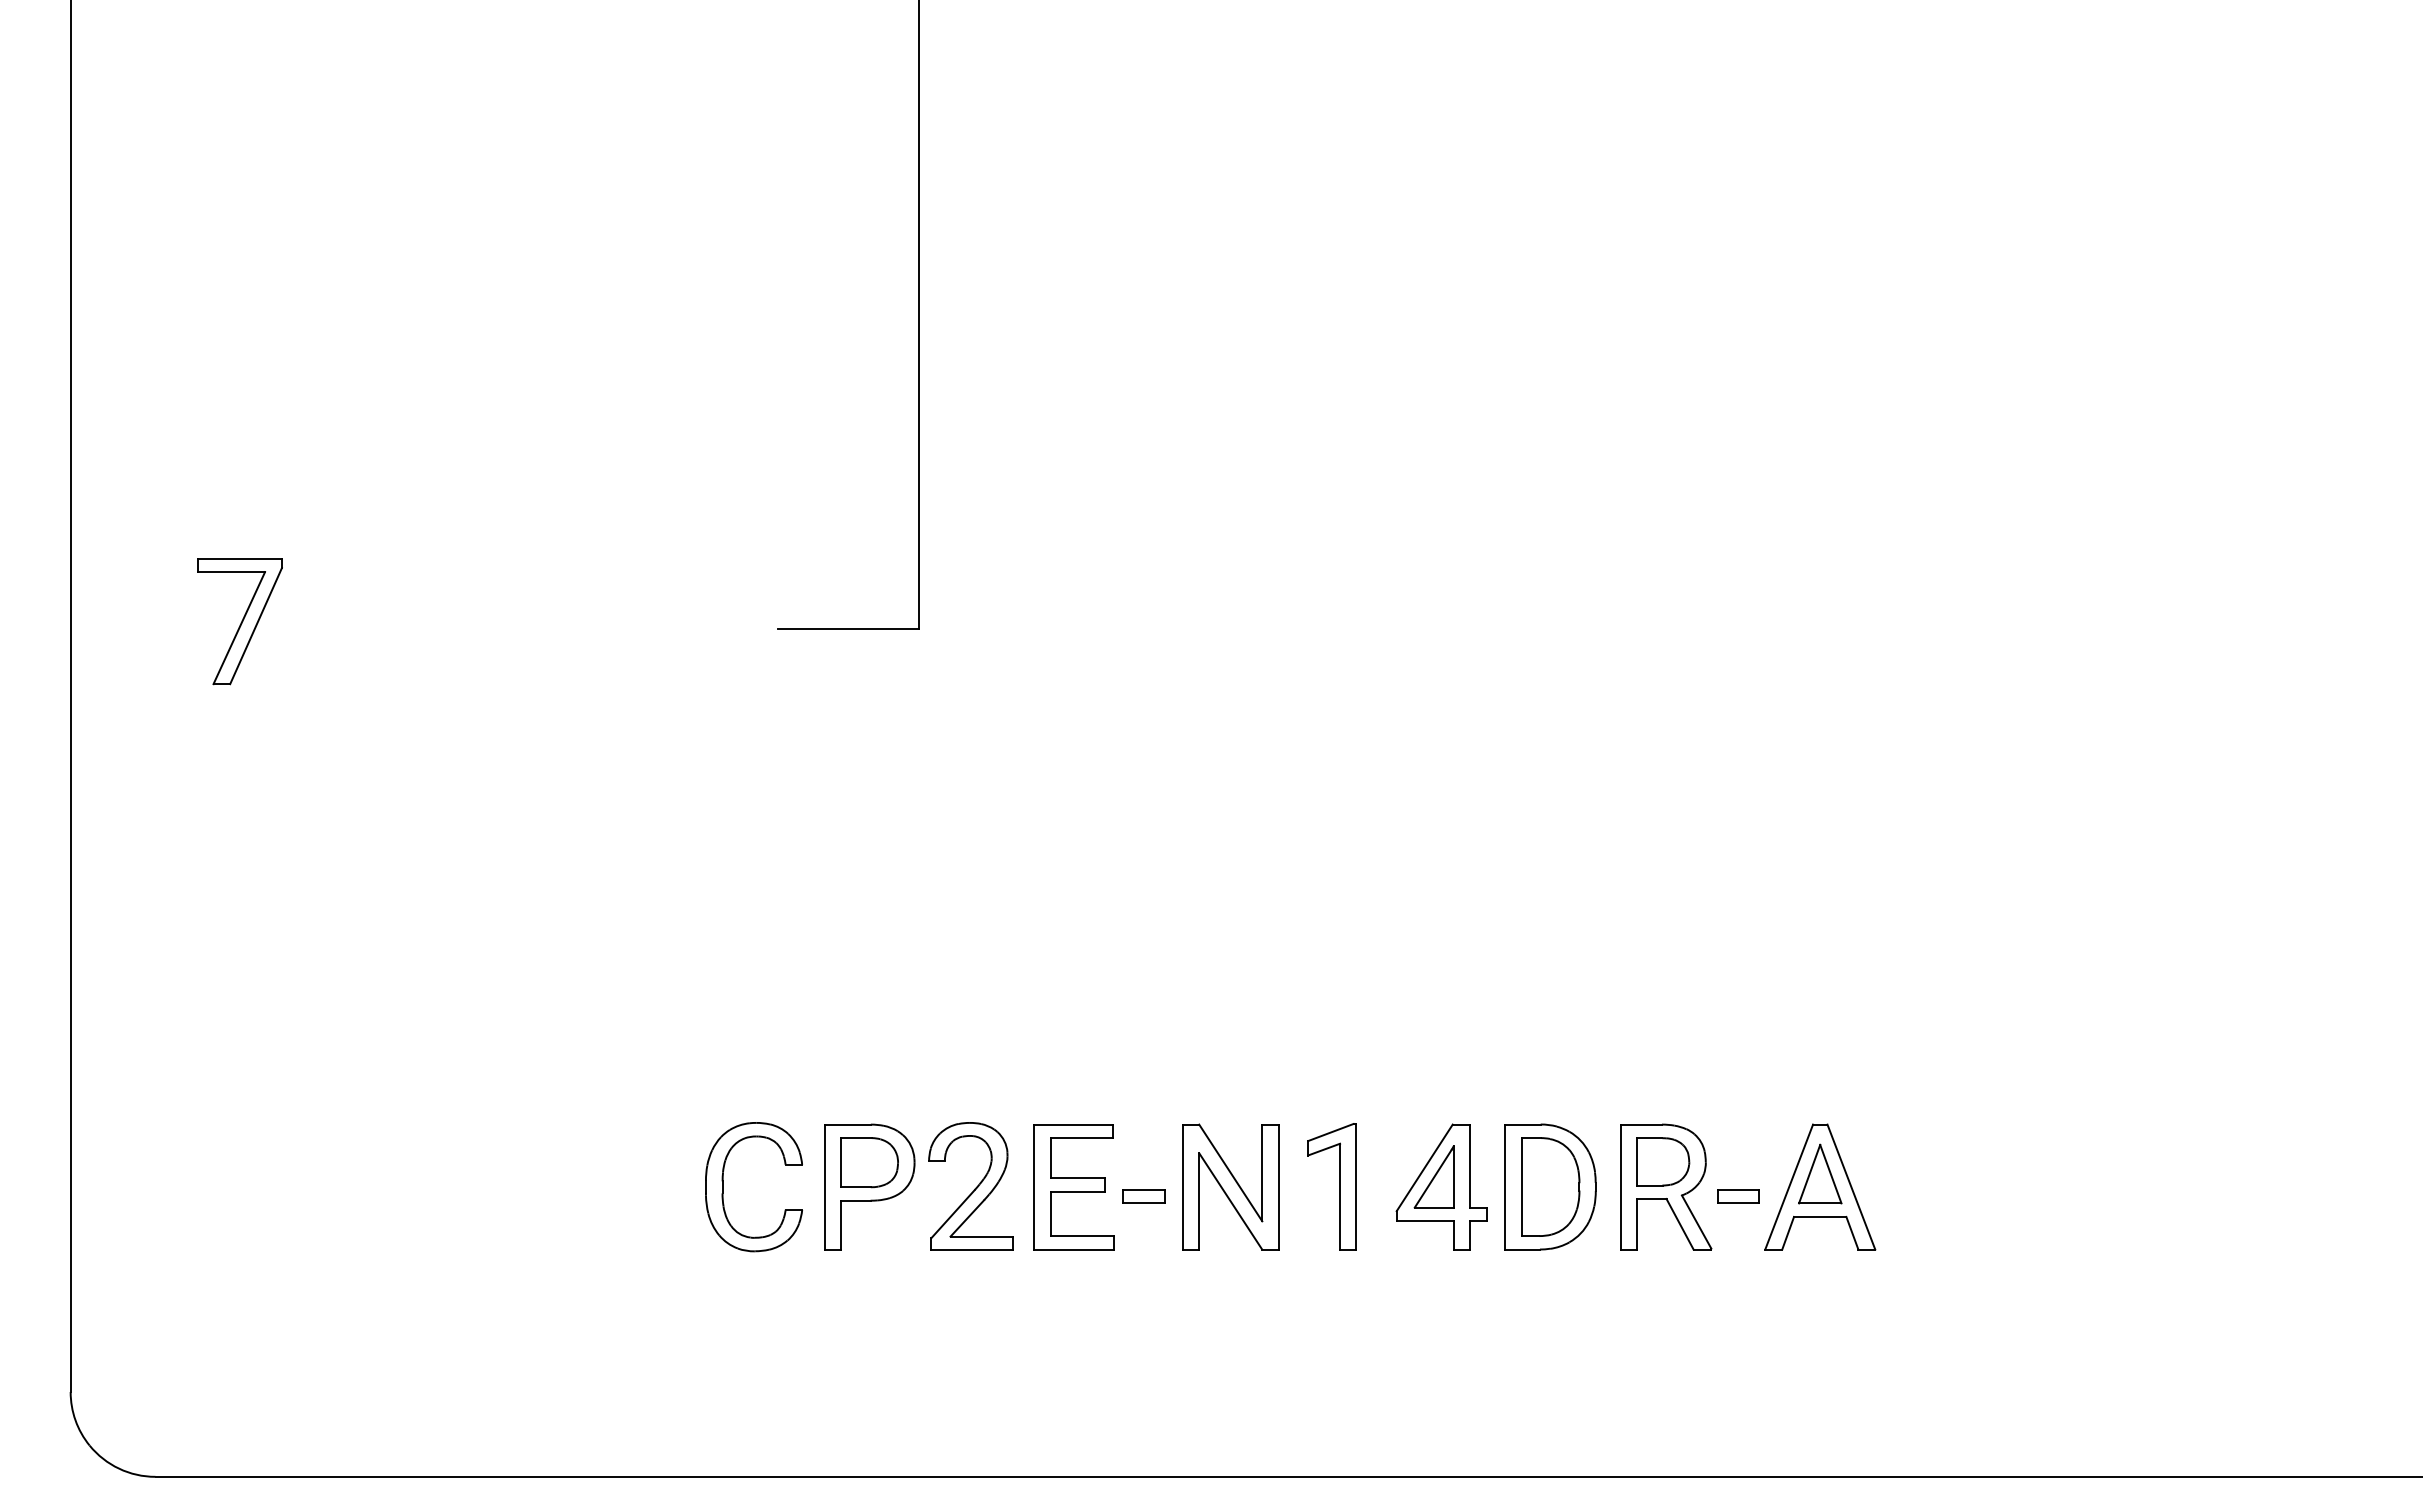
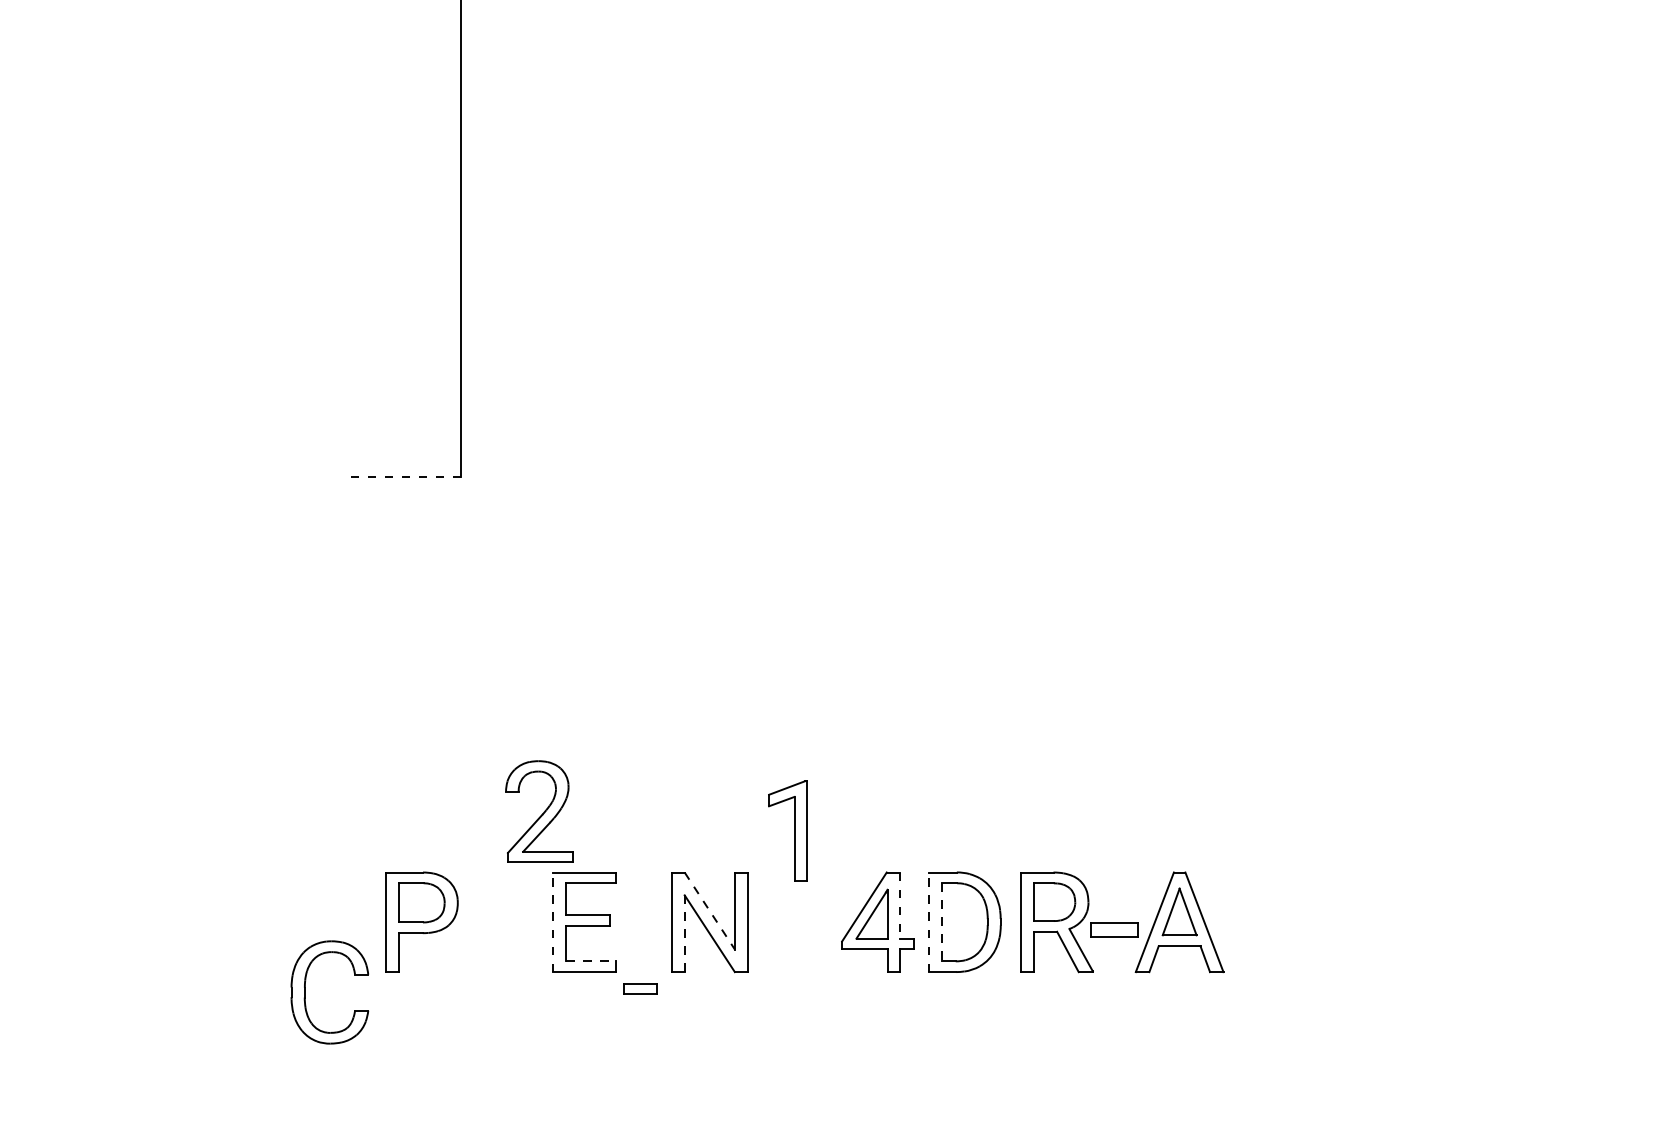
line: (848, 628) -> (405, 477), solid -> dashed
line: (1469, 1166) -> (900, 905), solid -> dashed
line: (1230, 1172) -> (709, 910), solid -> dashed
part: (970, 1186) -> (539, 811), moved
line: (1034, 1186) -> (553, 921), solid -> dashed
part: (1339, 1186) -> (794, 830), moved
line: (1505, 1186) -> (928, 921), solid -> dashed
part: (723, 1187) -> (305, 992), moved
line: (1521, 1187) -> (941, 922), solid -> dashed
part: (1143, 1196) -> (640, 988), moved
part: (1738, 1196) -> (1114, 929), size x1.4
line: (1199, 1201) -> (684, 933), solid -> dashed
line: (1082, 1236) -> (591, 961), solid -> dashed

